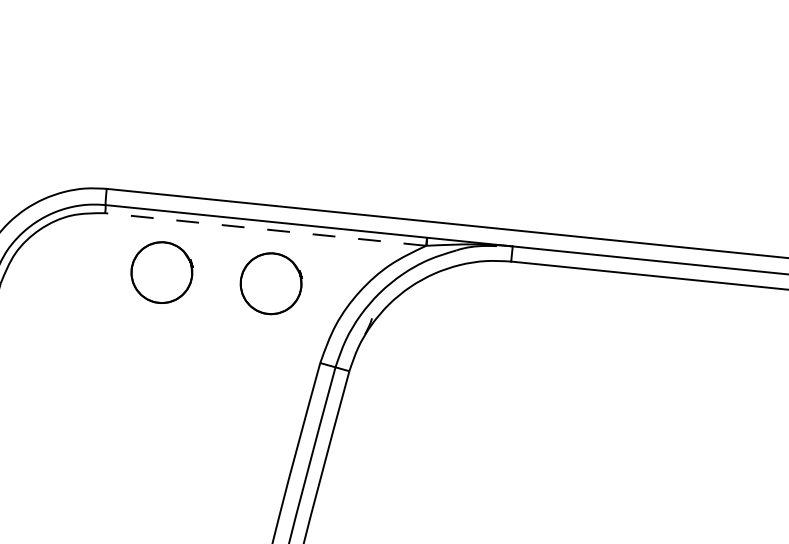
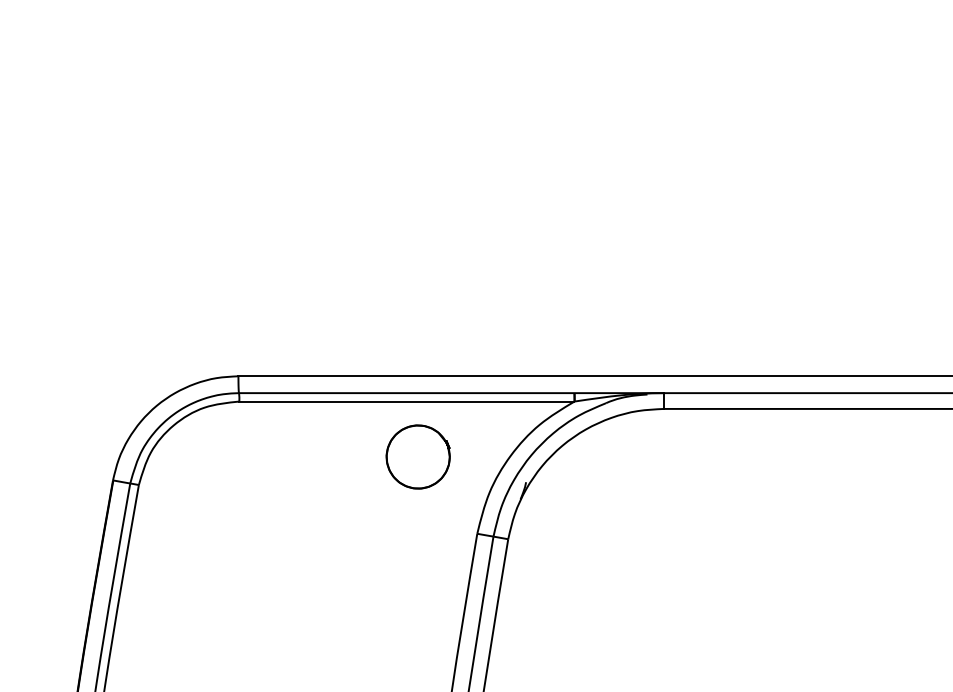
line: (265, 229) -> (406, 401), dashed -> solid
part: (161, 272) -> (303, 456), removed

